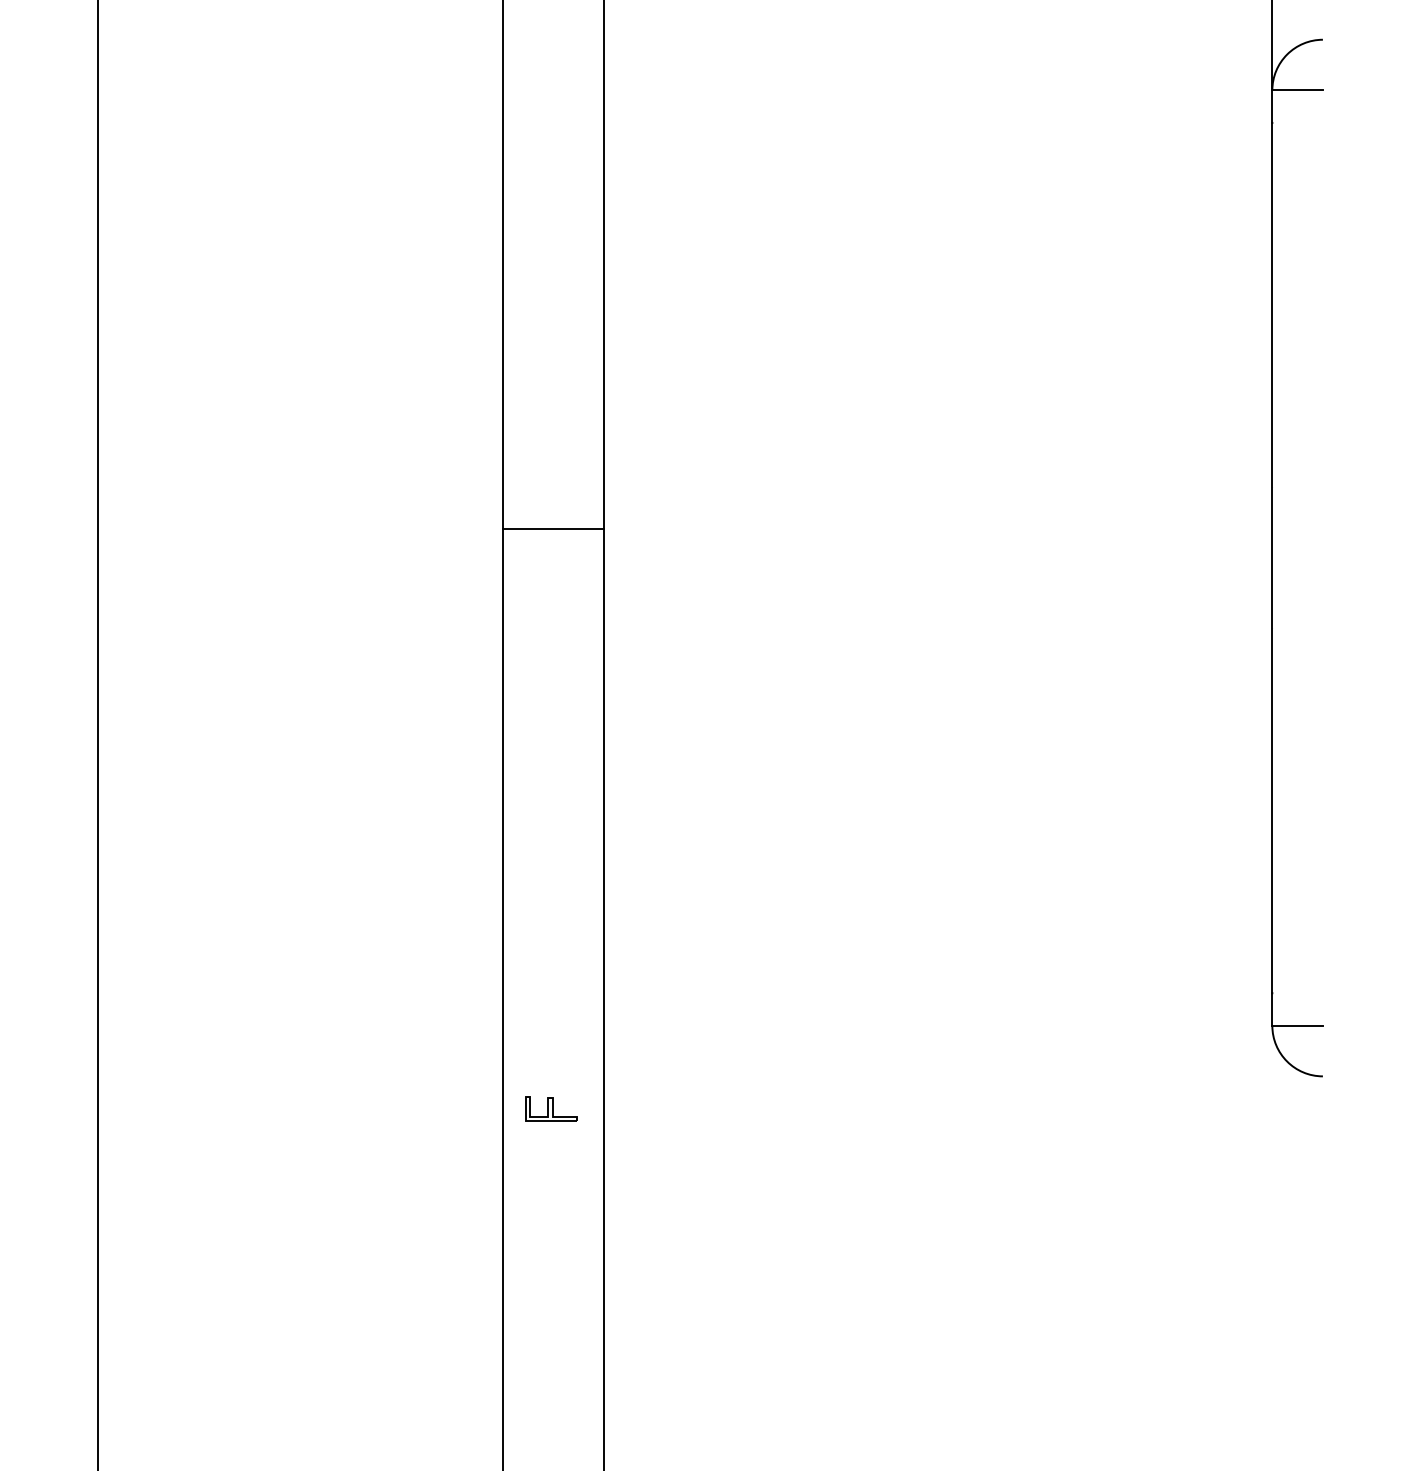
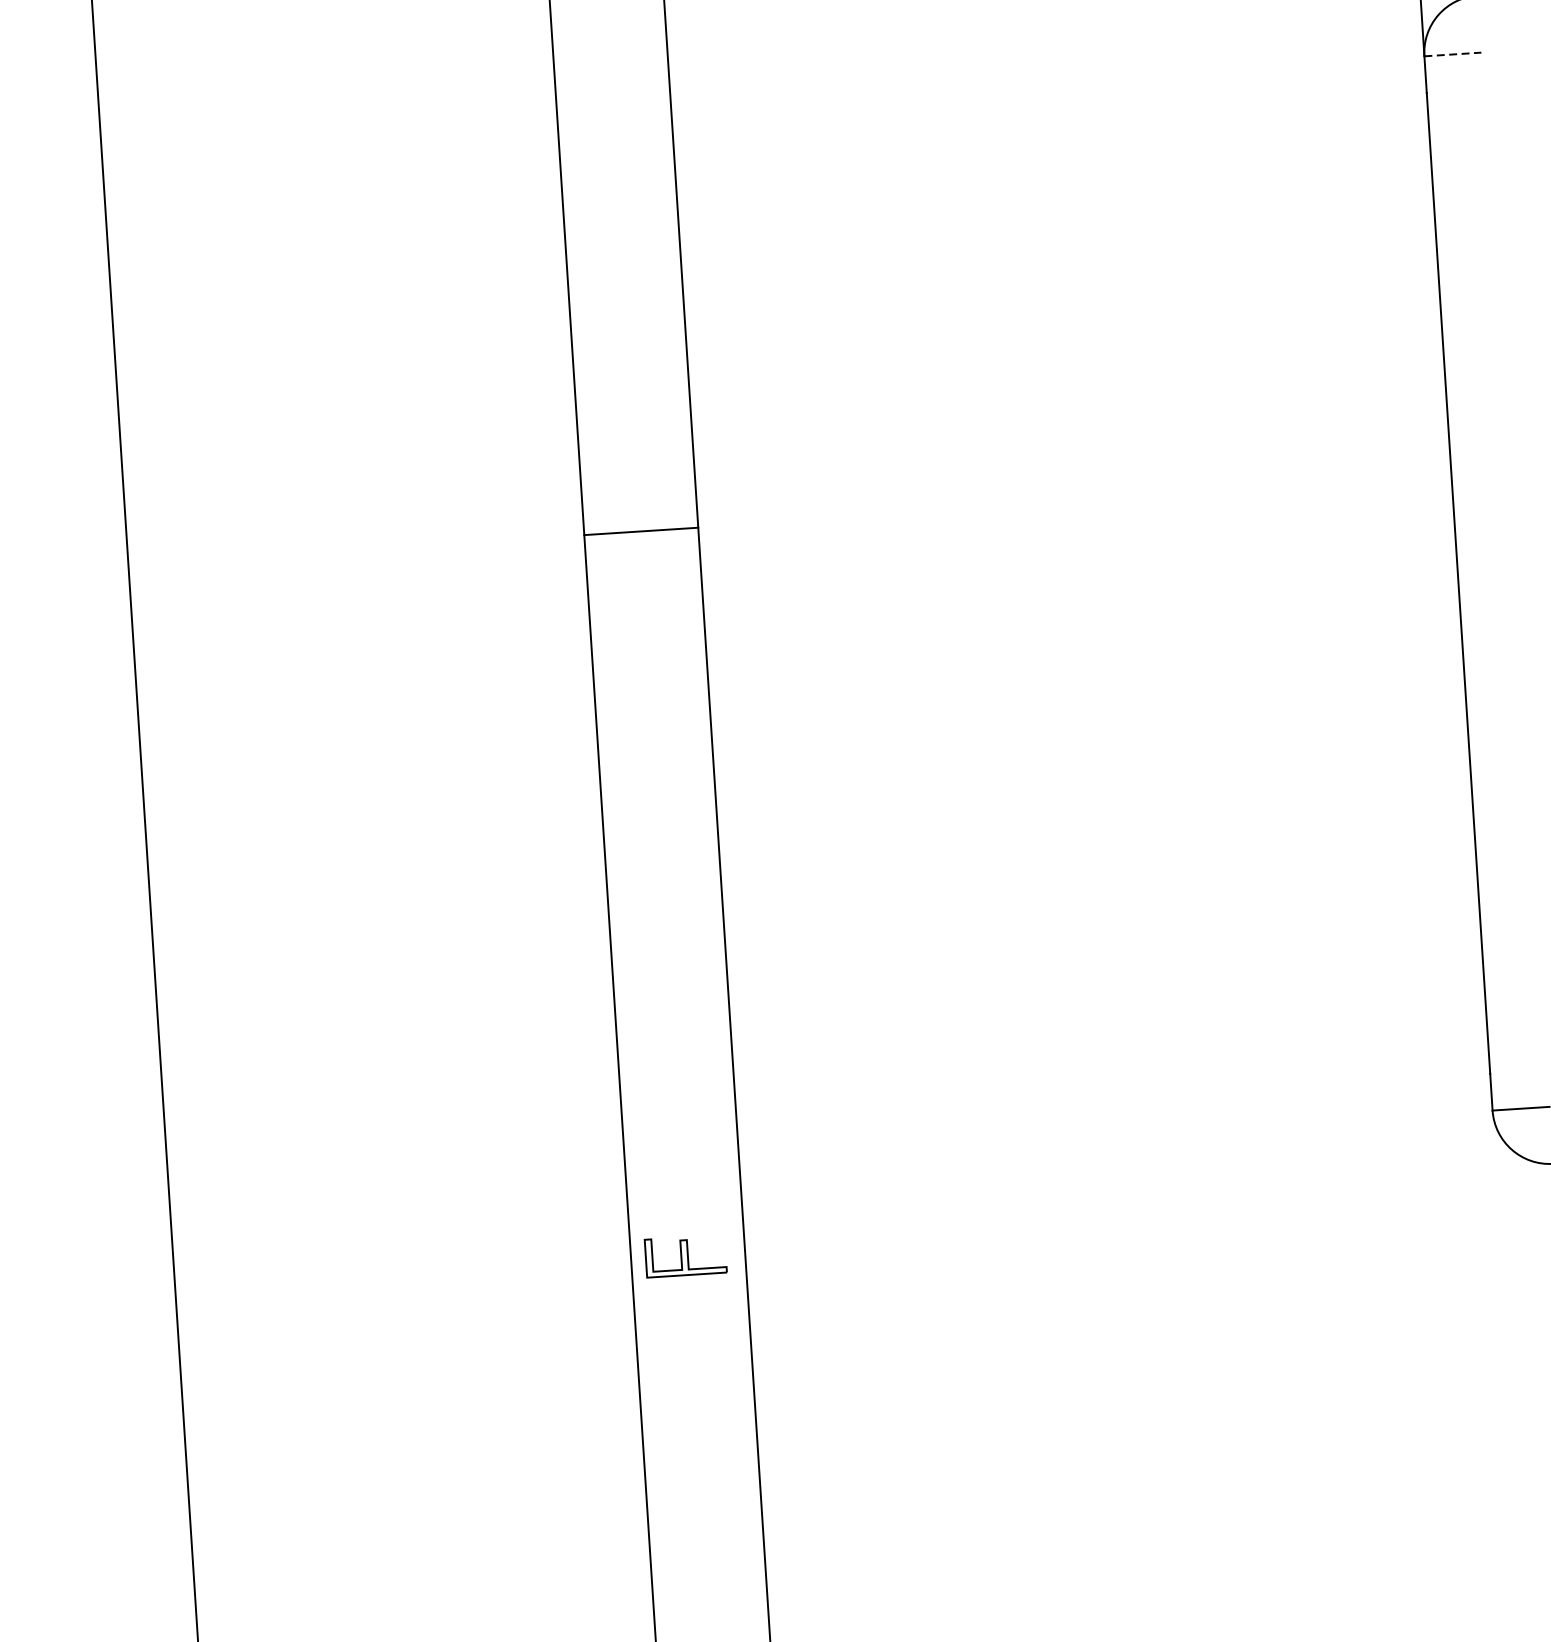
line: (1298, 90) -> (1453, 54), solid -> dashed
line: (552, 529) -> (640, 531), moved
part: (551, 1108) -> (686, 1256), size x1.4

